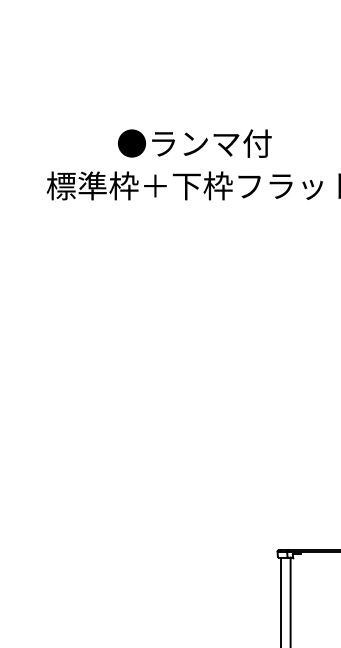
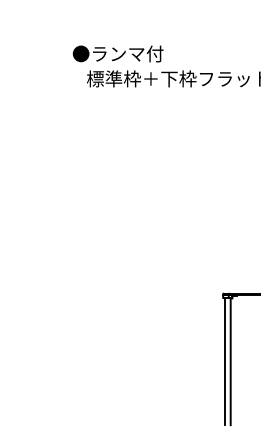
text: (193, 142) -> (117, 53), moved

